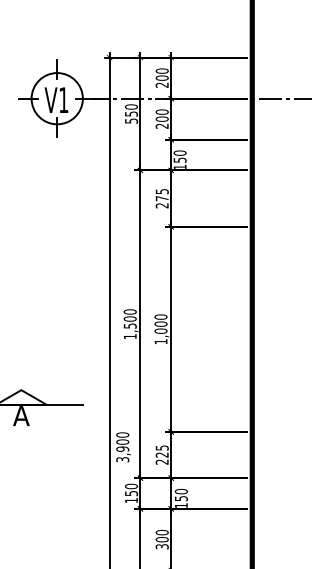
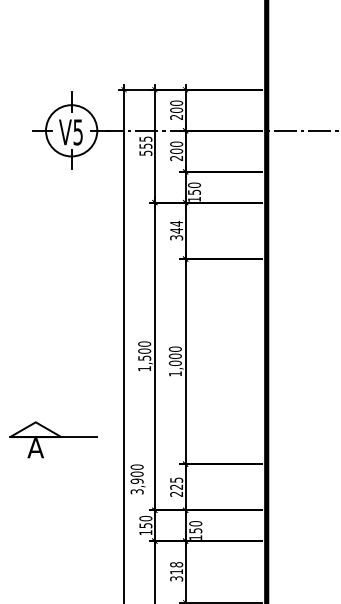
text: (63, 100) -> (77, 132), V1 -> V5
text: (131, 106) -> (145, 138), 550 -> 555
text: (162, 198) -> (176, 230), 275 -> 344
text: (162, 536) -> (176, 568), 300 -> 318

